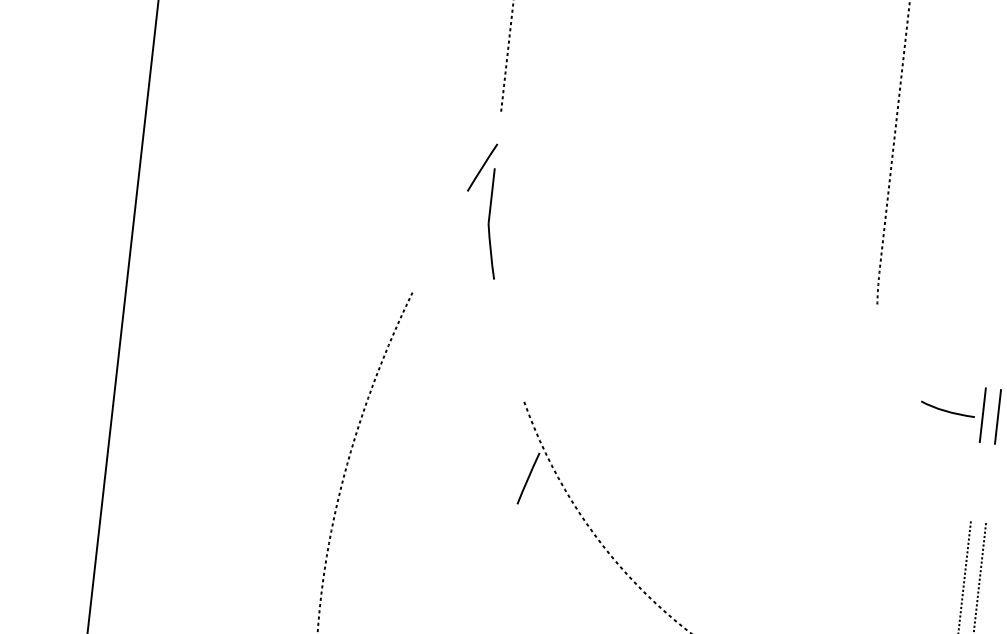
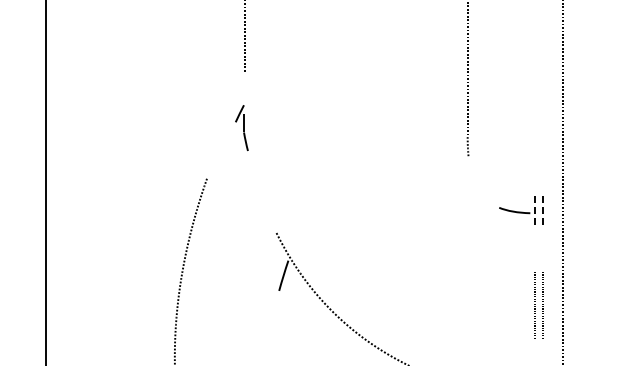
part: (483, 209) -> (241, 127), size x0.6
line: (982, 414) -> (534, 211), solid -> dashed
line: (998, 416) -> (543, 211), solid -> dashed

